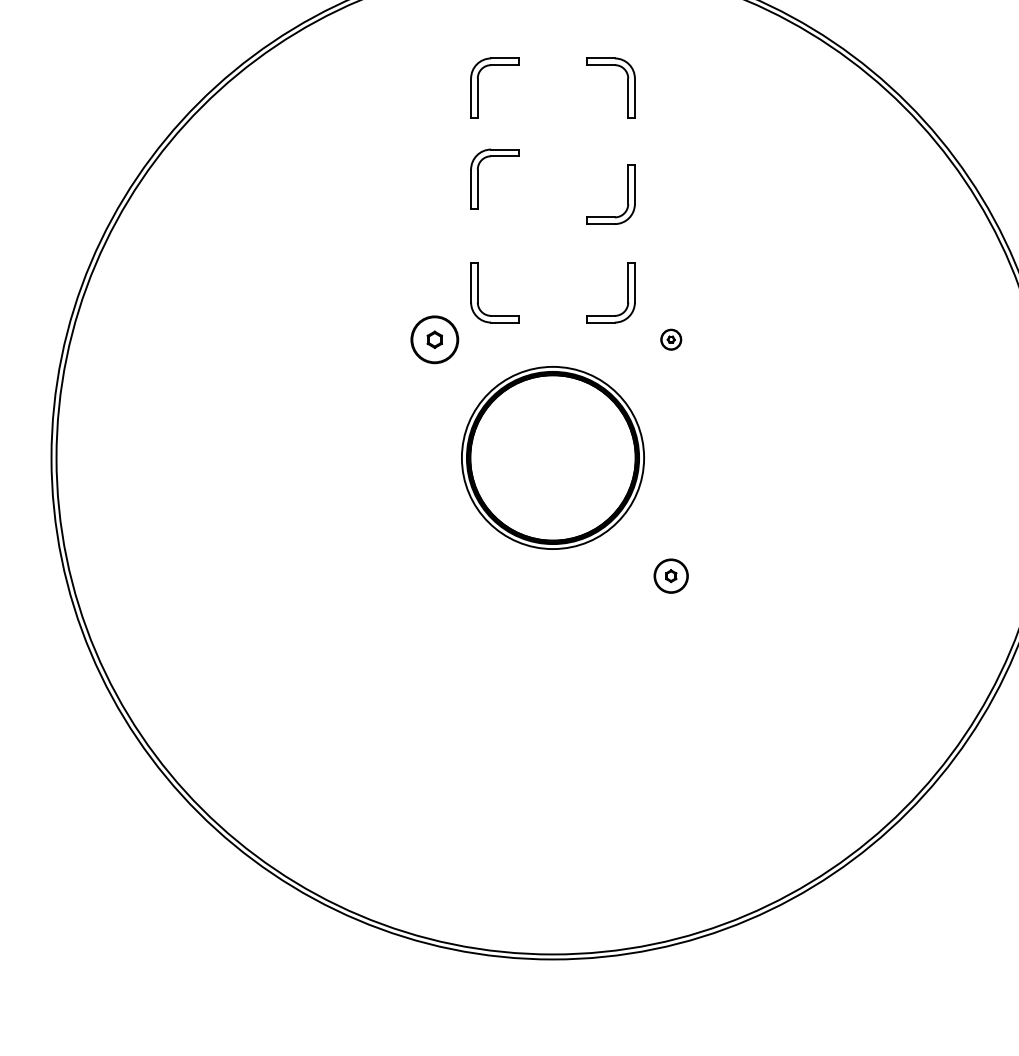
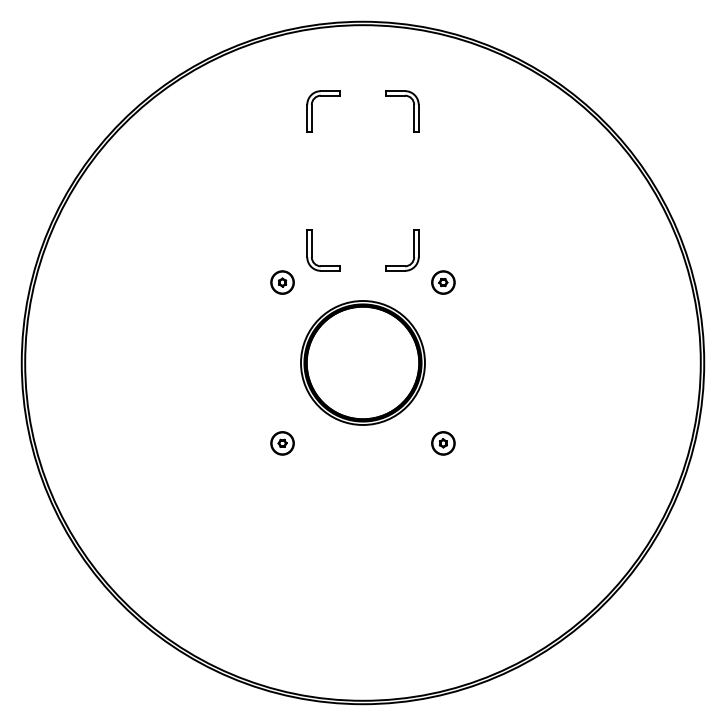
part: (478, 179) -> (312, 173), removed
part: (627, 194) -> (413, 183), removed
part: (434, 339) -> (282, 282), size x0.71
part: (671, 339) -> (443, 282), size x1.67
part: (434, 576) -> (282, 443), added

